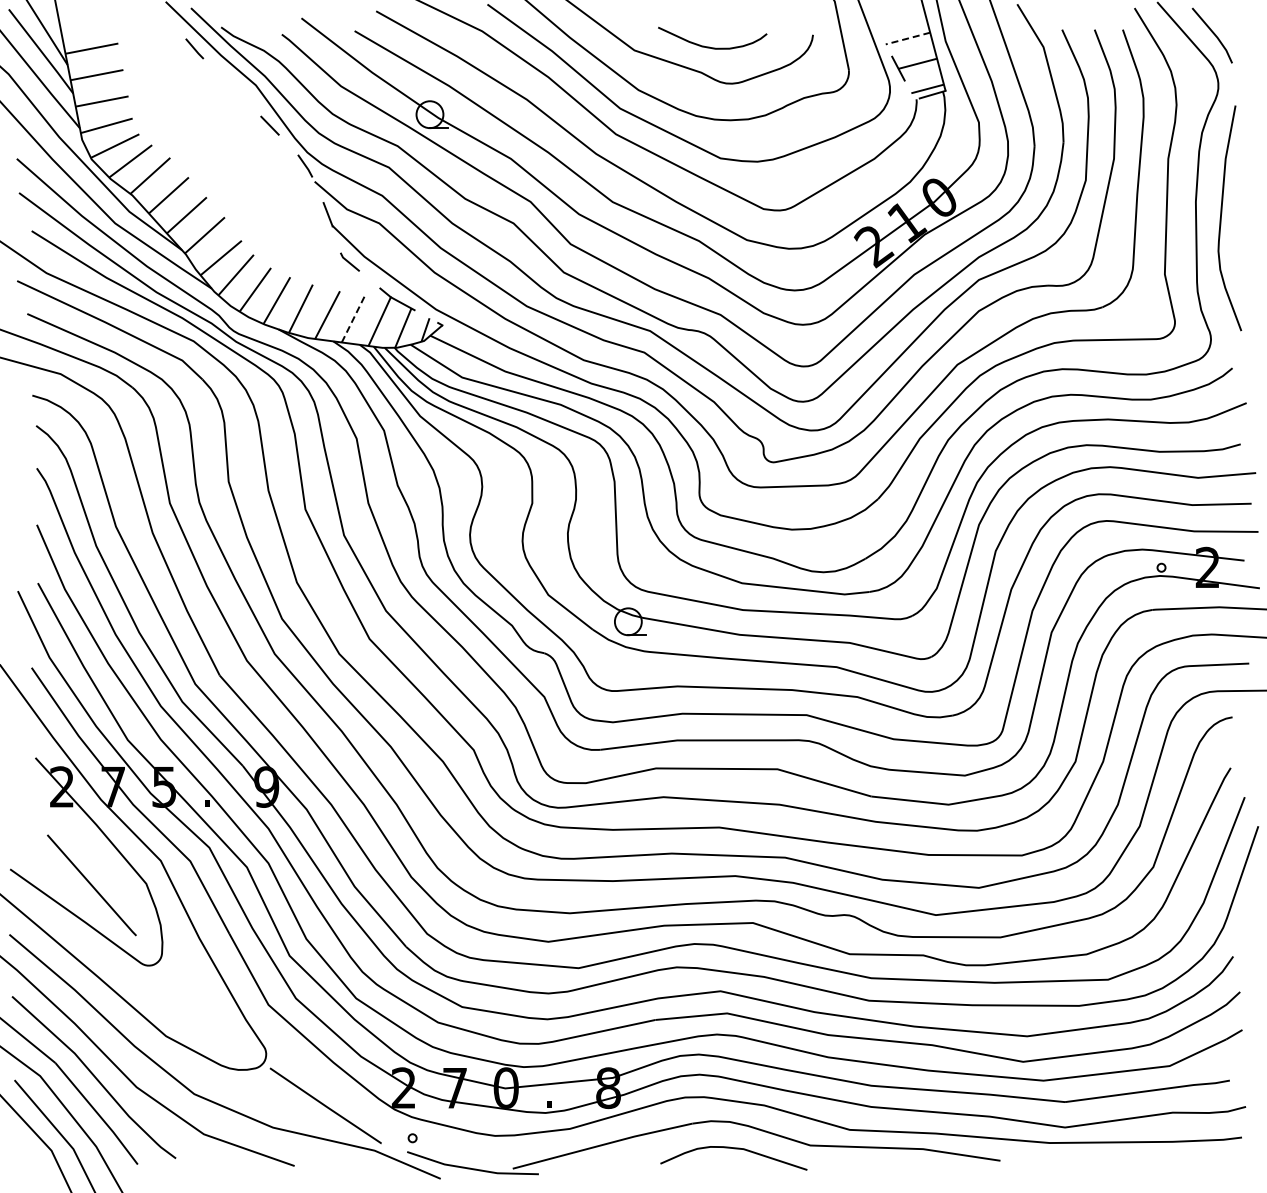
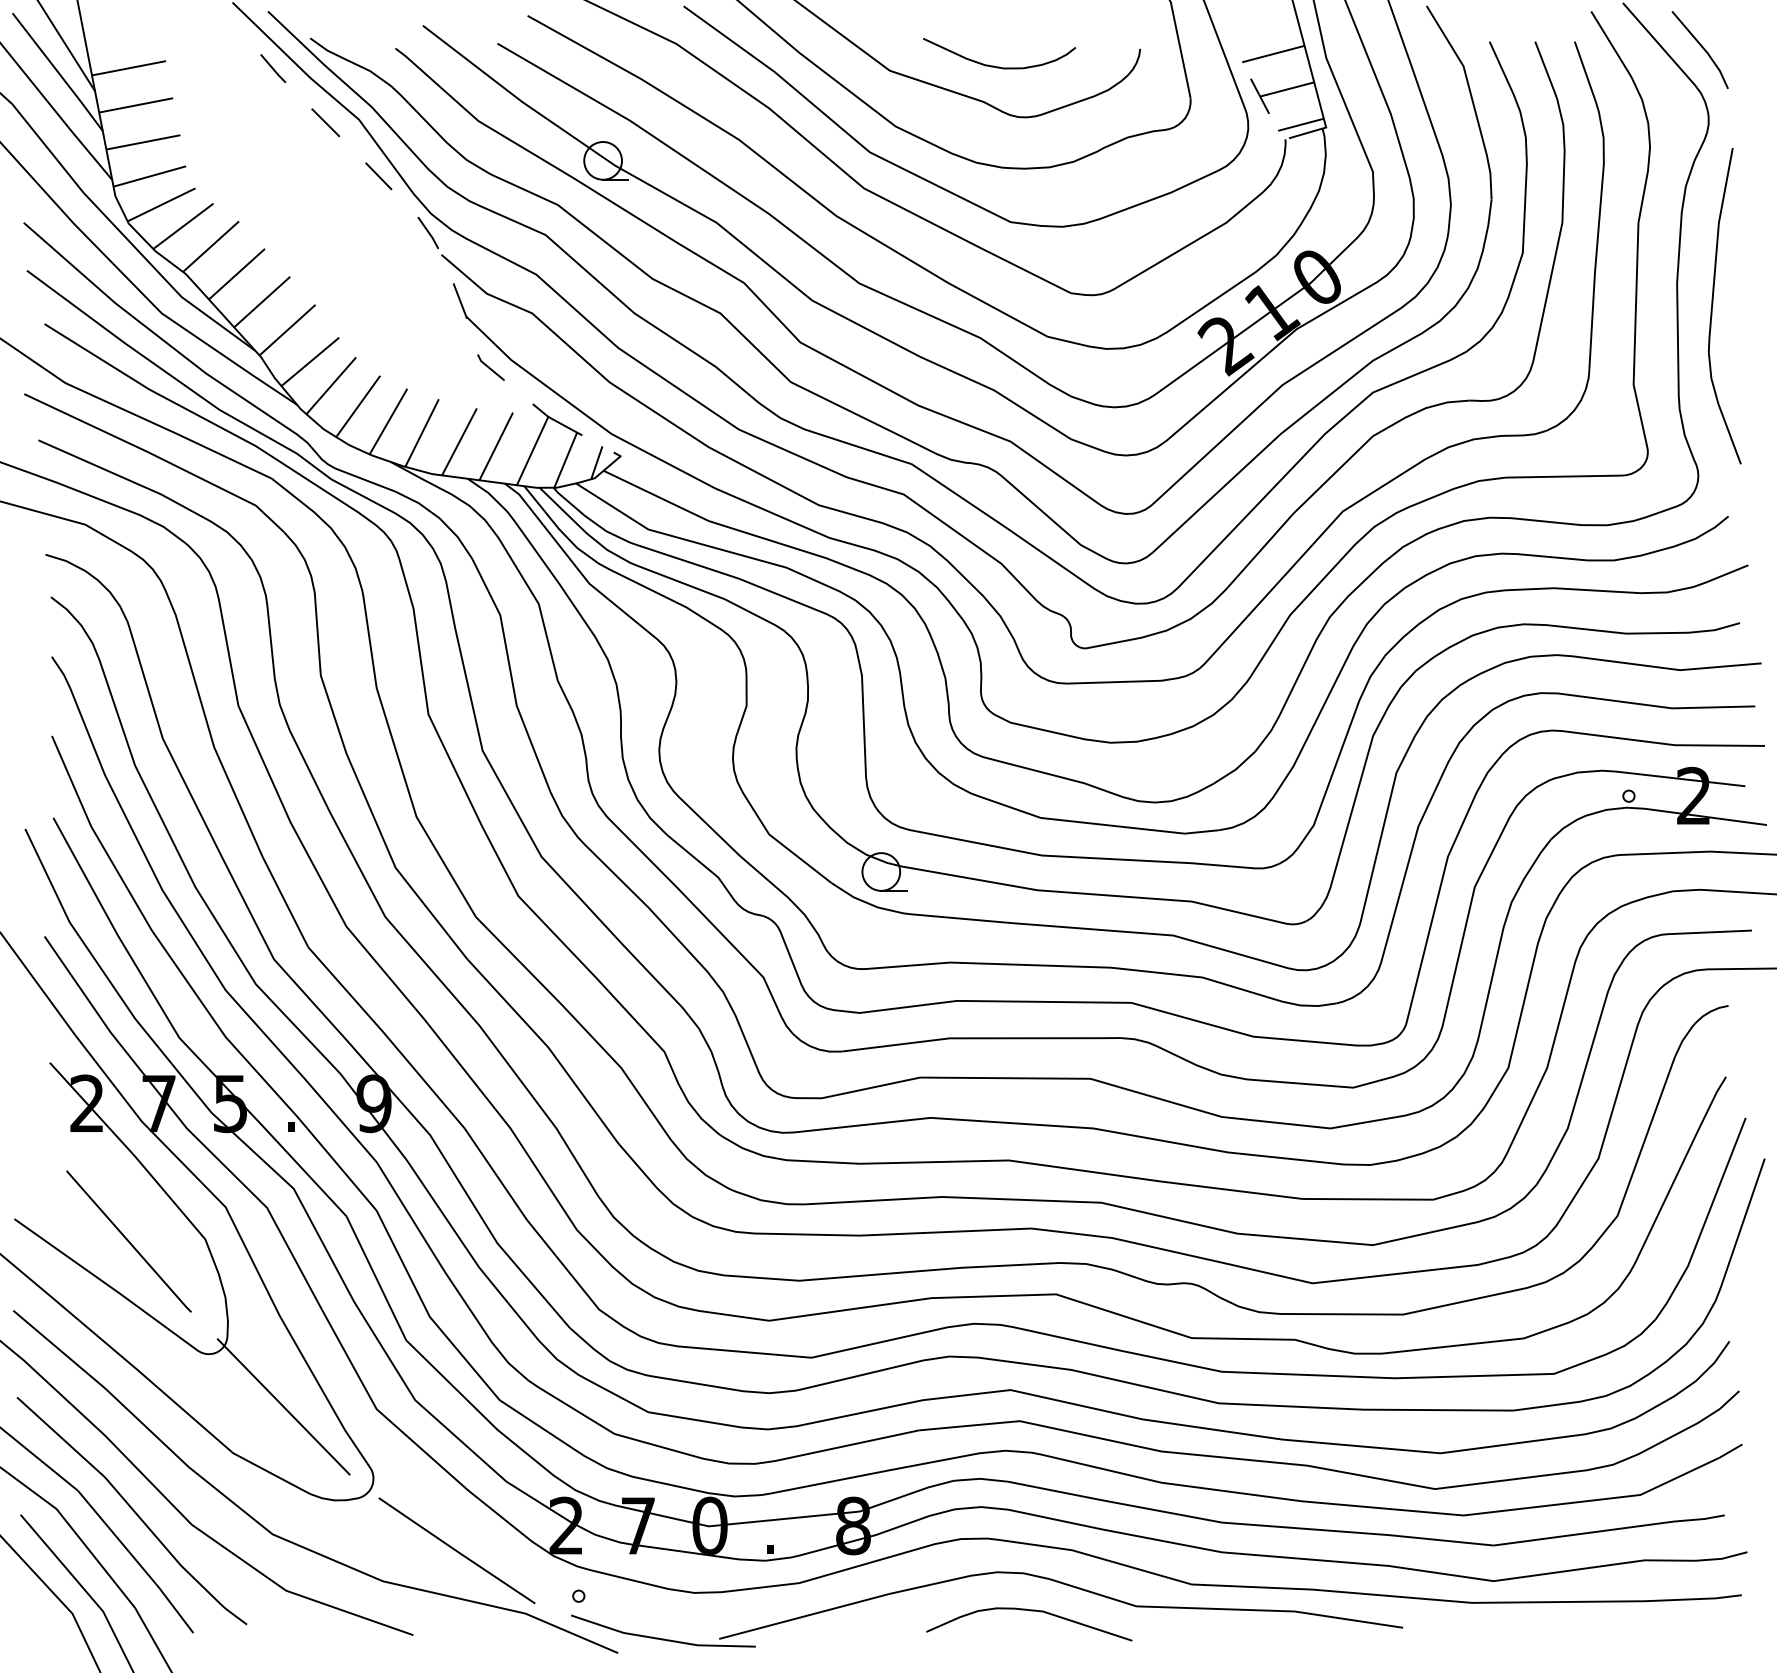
line: (907, 38) -> (1272, 54), dashed -> solid
line: (231, 87) -> (324, 122), added
line: (353, 318) -> (495, 446), dashed -> solid
line: (202, 1003) -> (284, 1407), added

